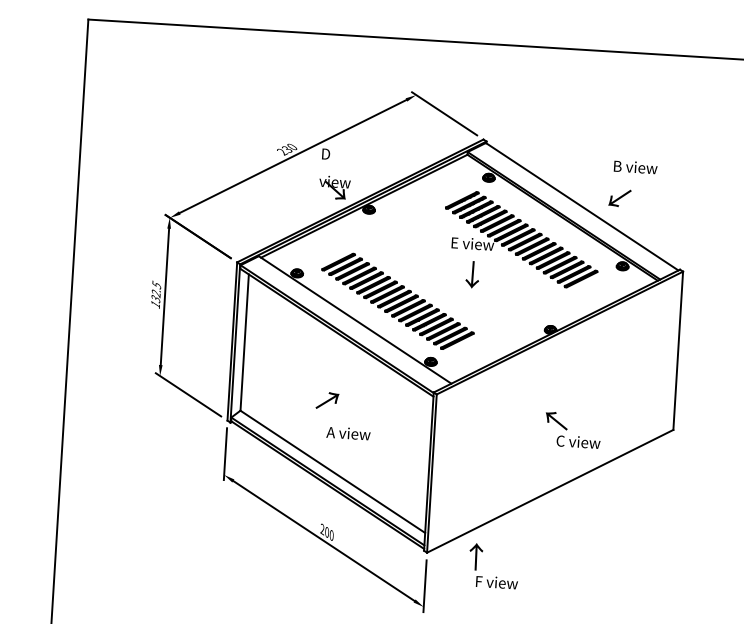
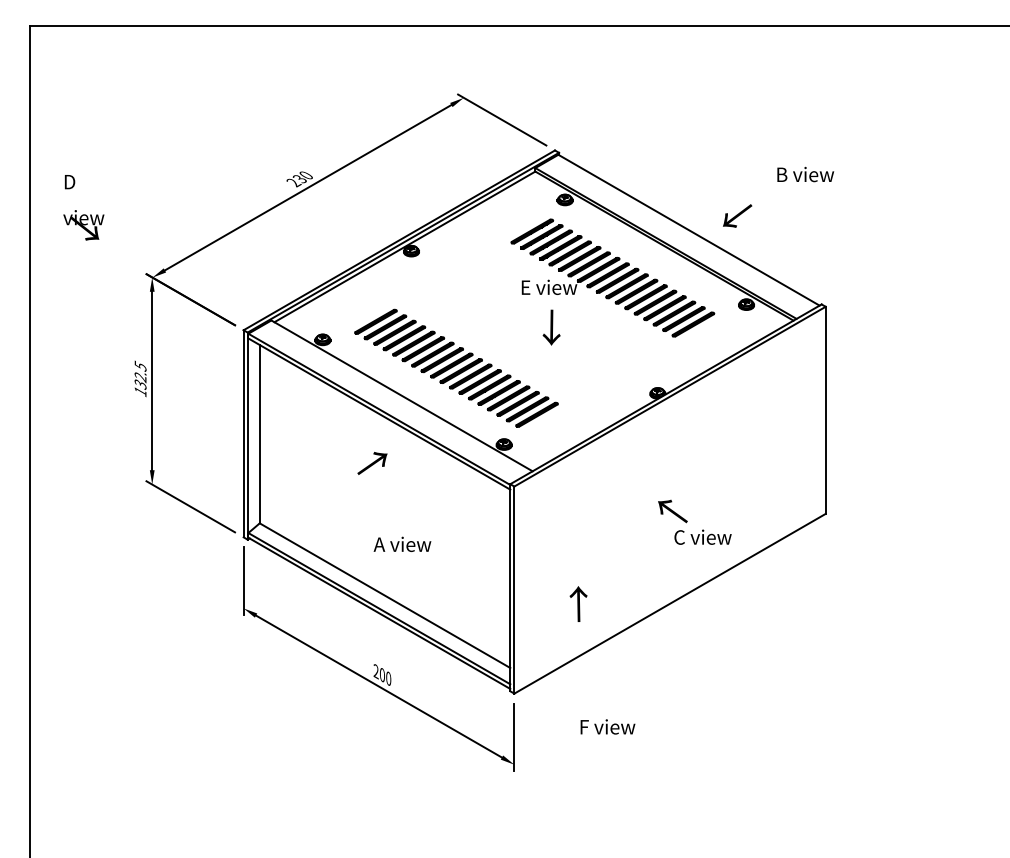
text: (635, 167) -> (805, 174), moved
text: (335, 174) -> (83, 207), moved
text: (327, 400) -> (372, 463), moved
text: (476, 556) -> (578, 603), moved

